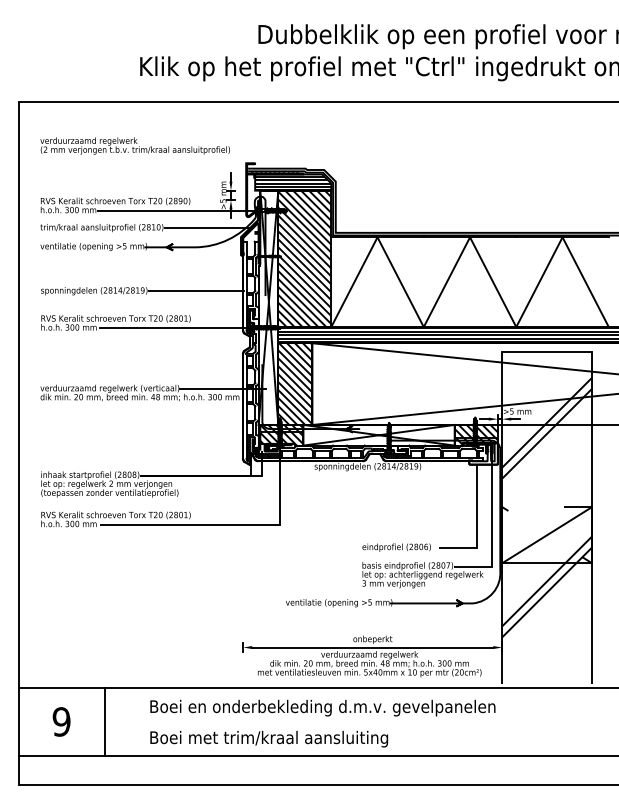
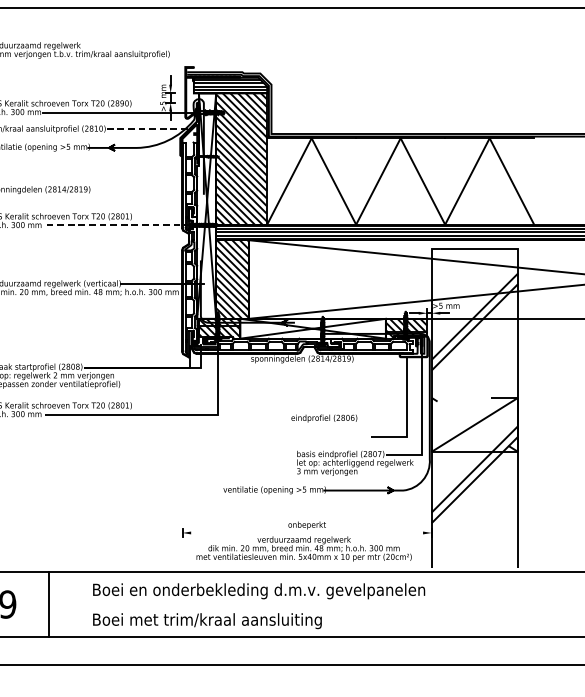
line: (208, 227) -> (149, 128), solid -> dashed
line: (196, 290) -> (137, 189), removed
line: (175, 327) -> (117, 225), solid -> dashed
text: (396, 547) -> (324, 418), moved
line: (372, 647) -> (306, 532), removed

